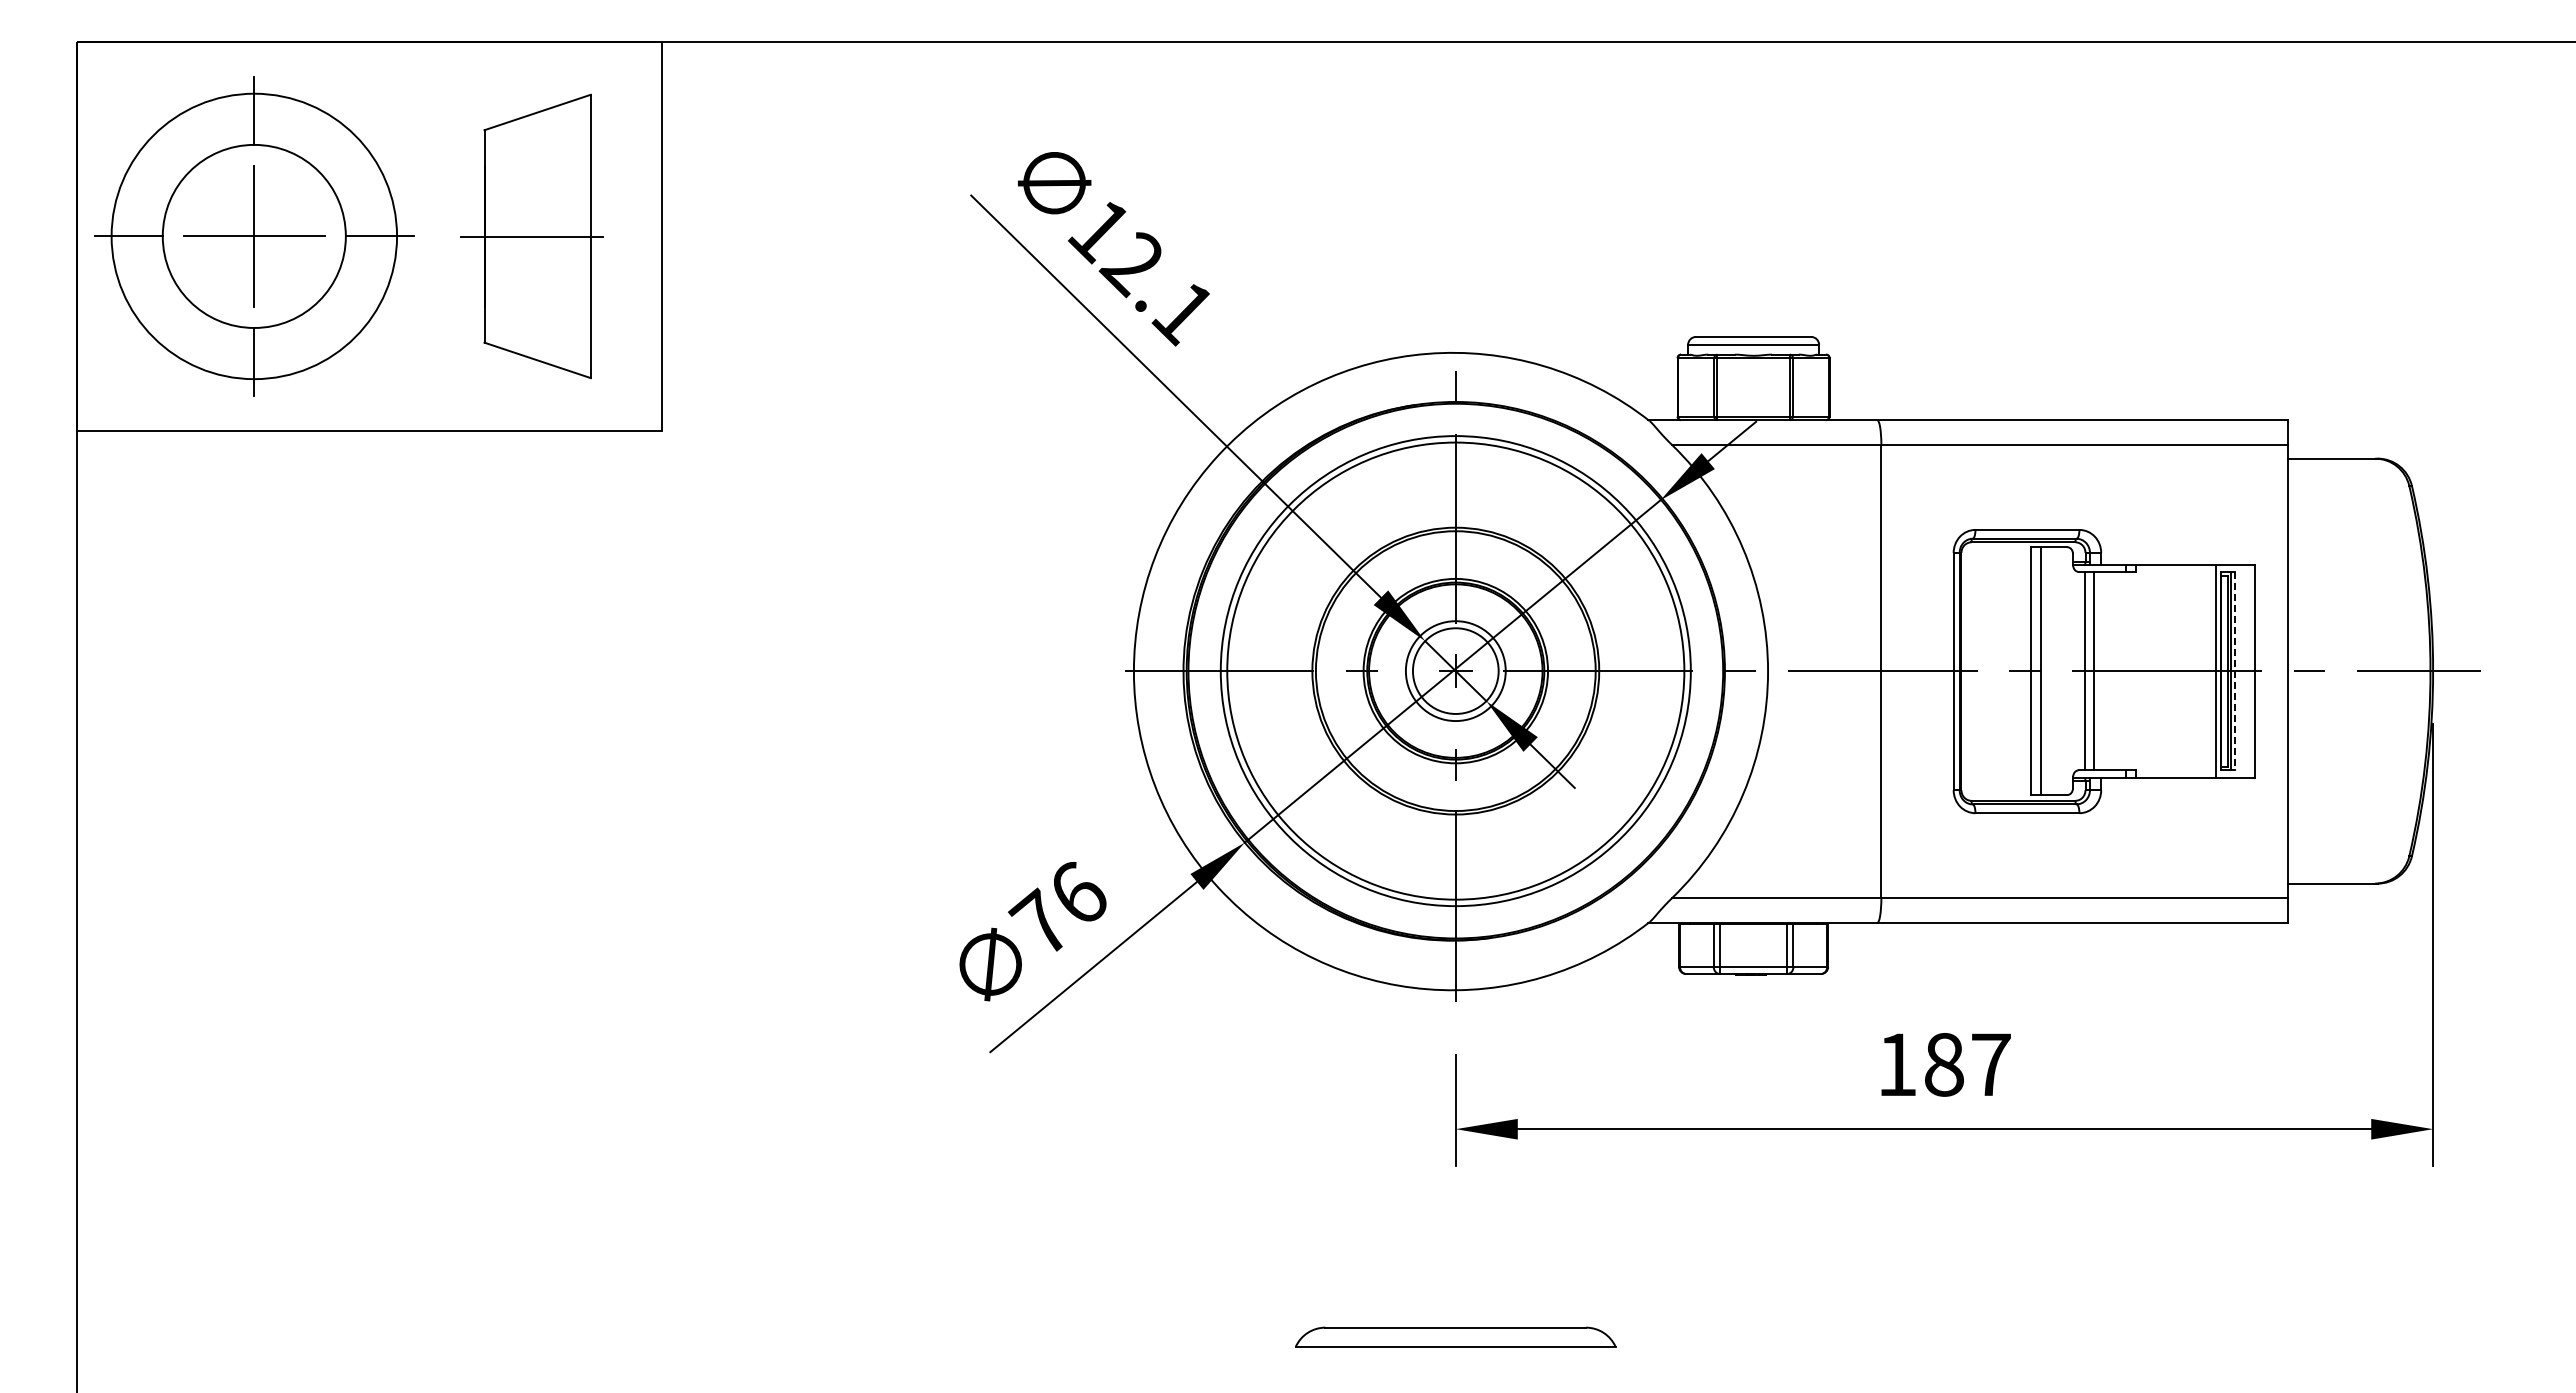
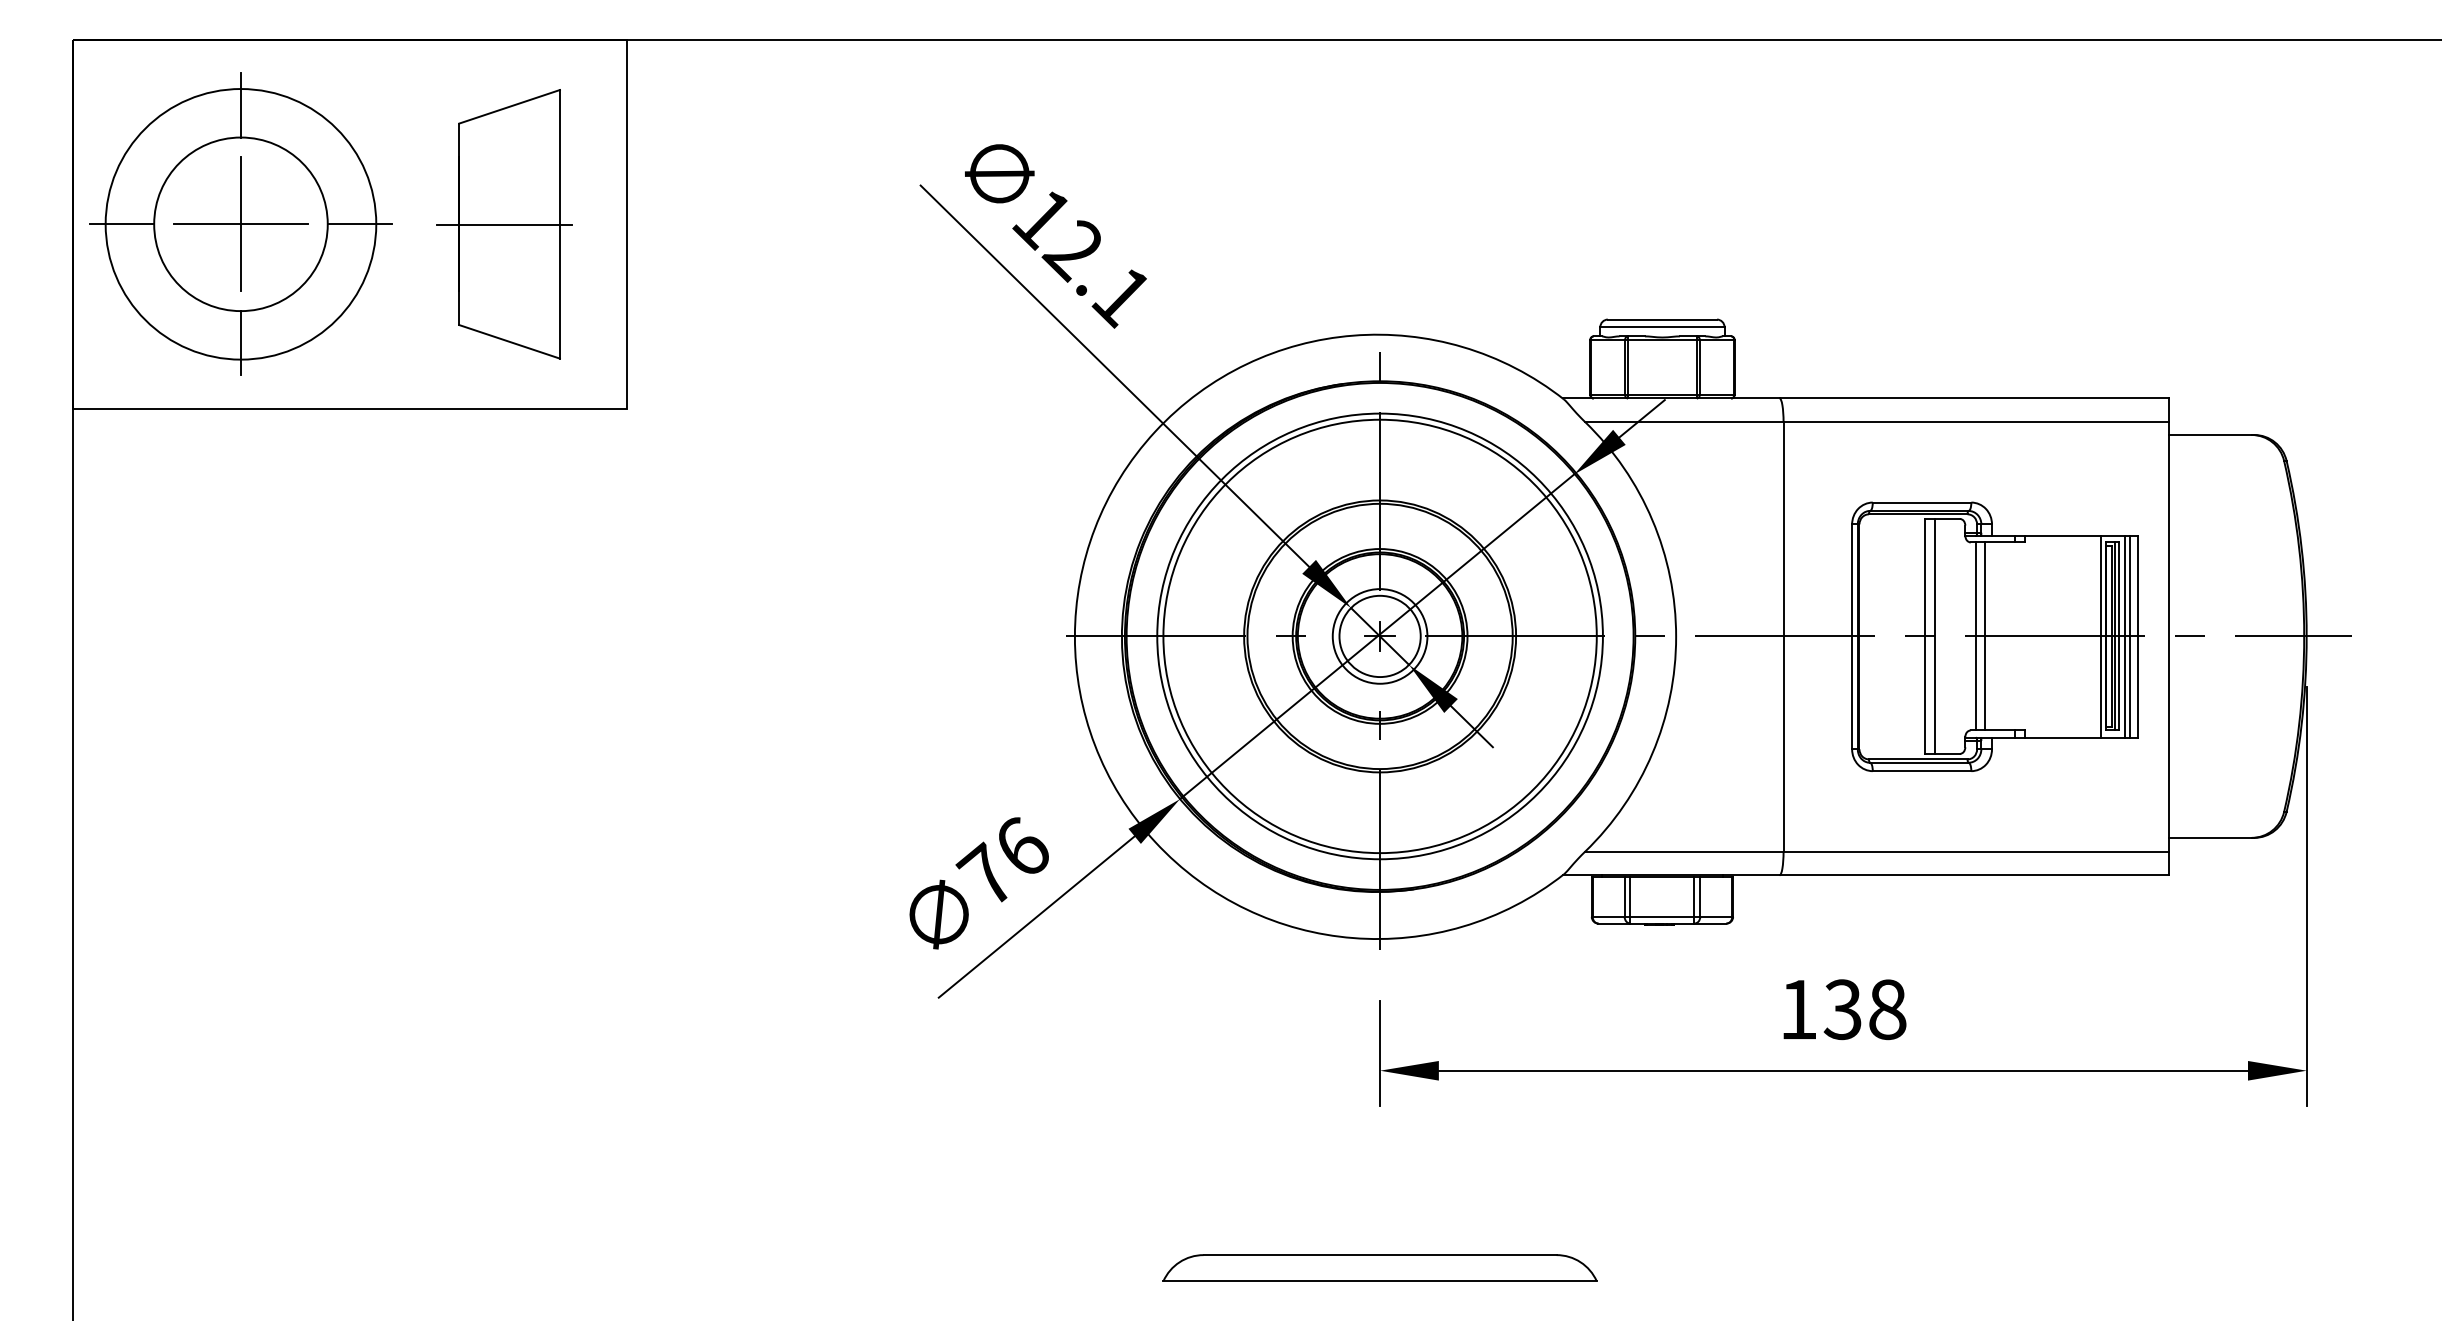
line: (2235, 671) -> (2119, 636), dashed -> solid
line: (2241, 671) -> (2125, 636), added
line: (2246, 671) -> (2129, 636), added
text: (1966, 1064) -> (1864, 1009), 187 -> 138
part: (1455, 1336) -> (1379, 1267), size x1.43

